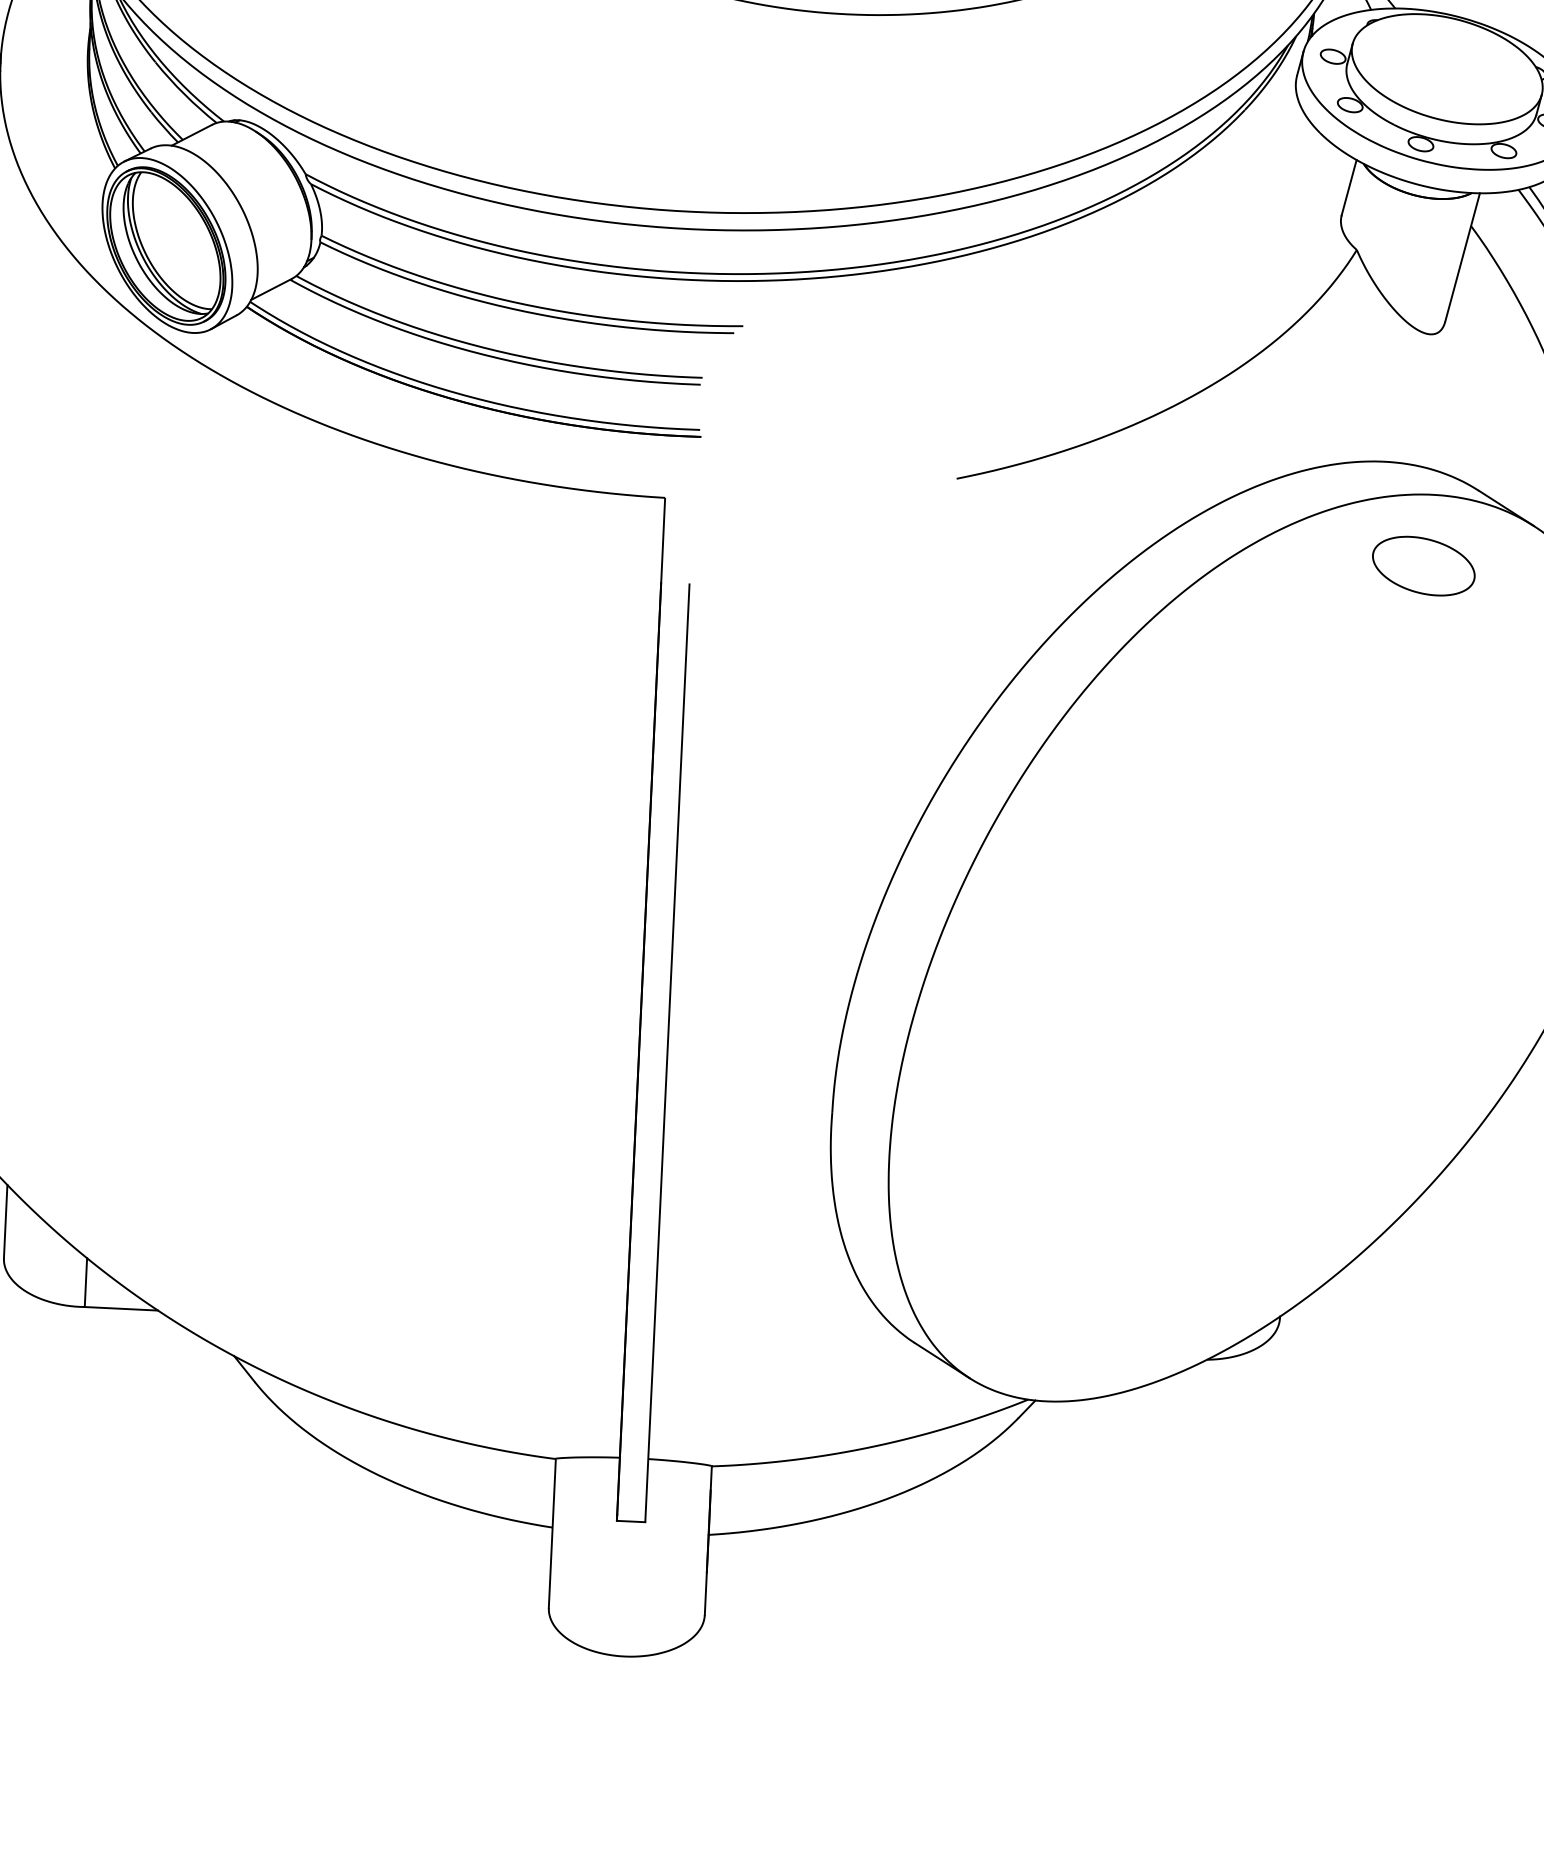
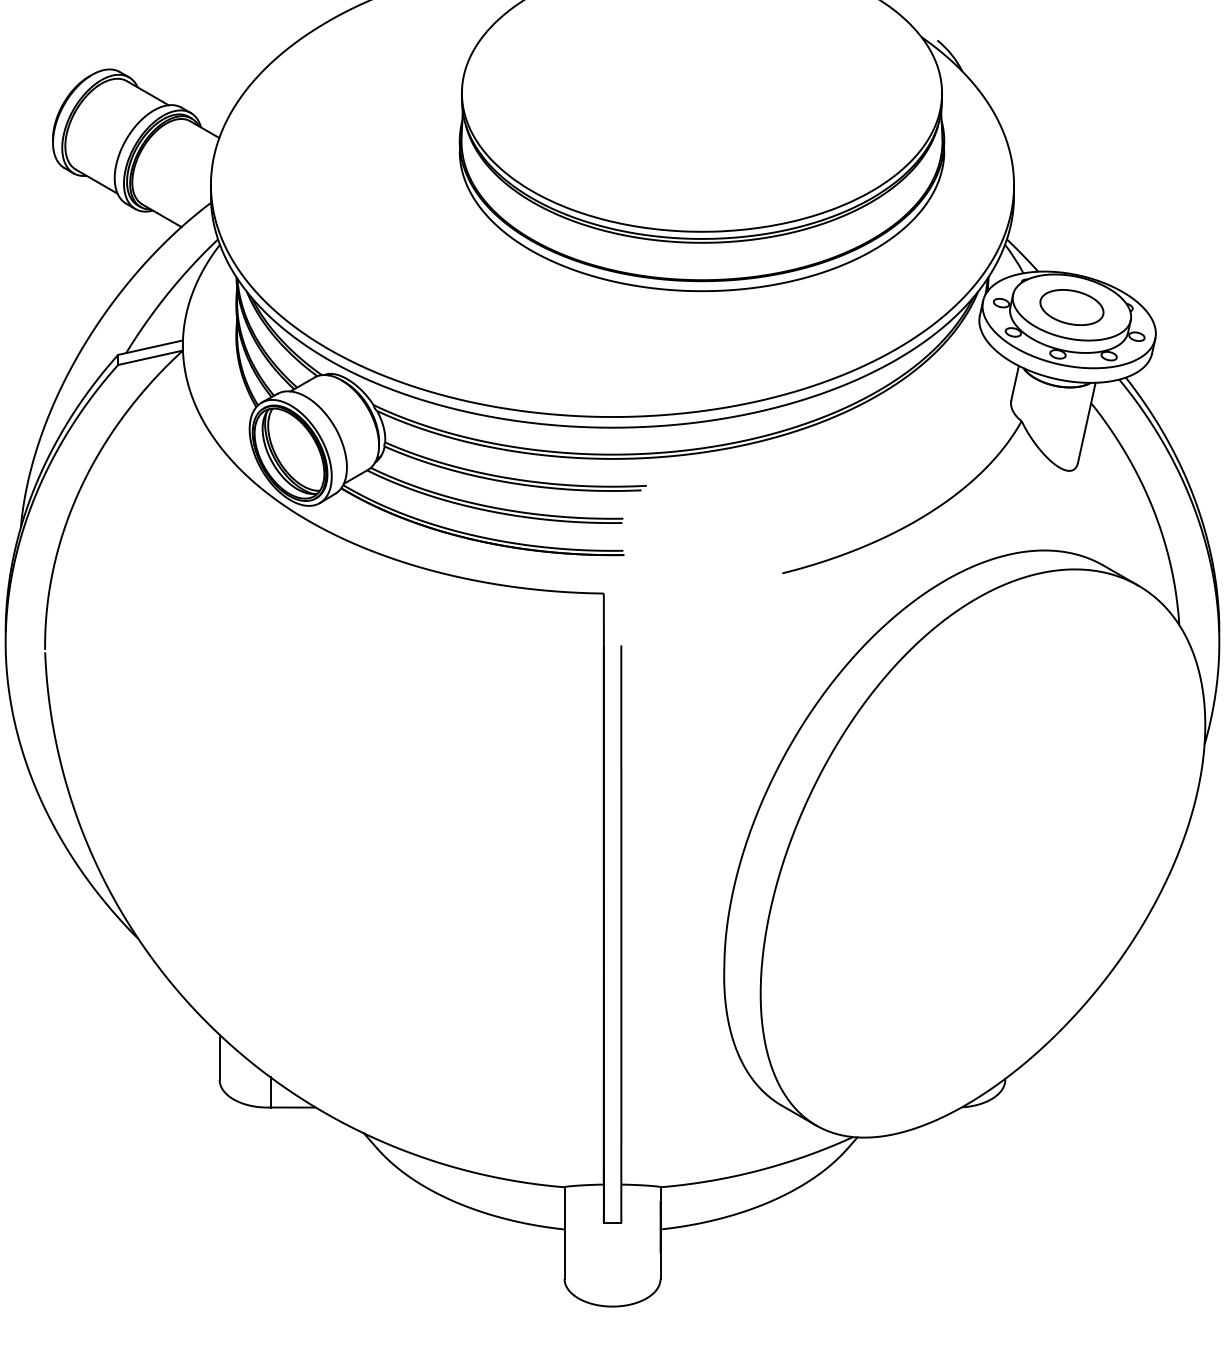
part: (1423, 566) -> (1071, 307), moved

